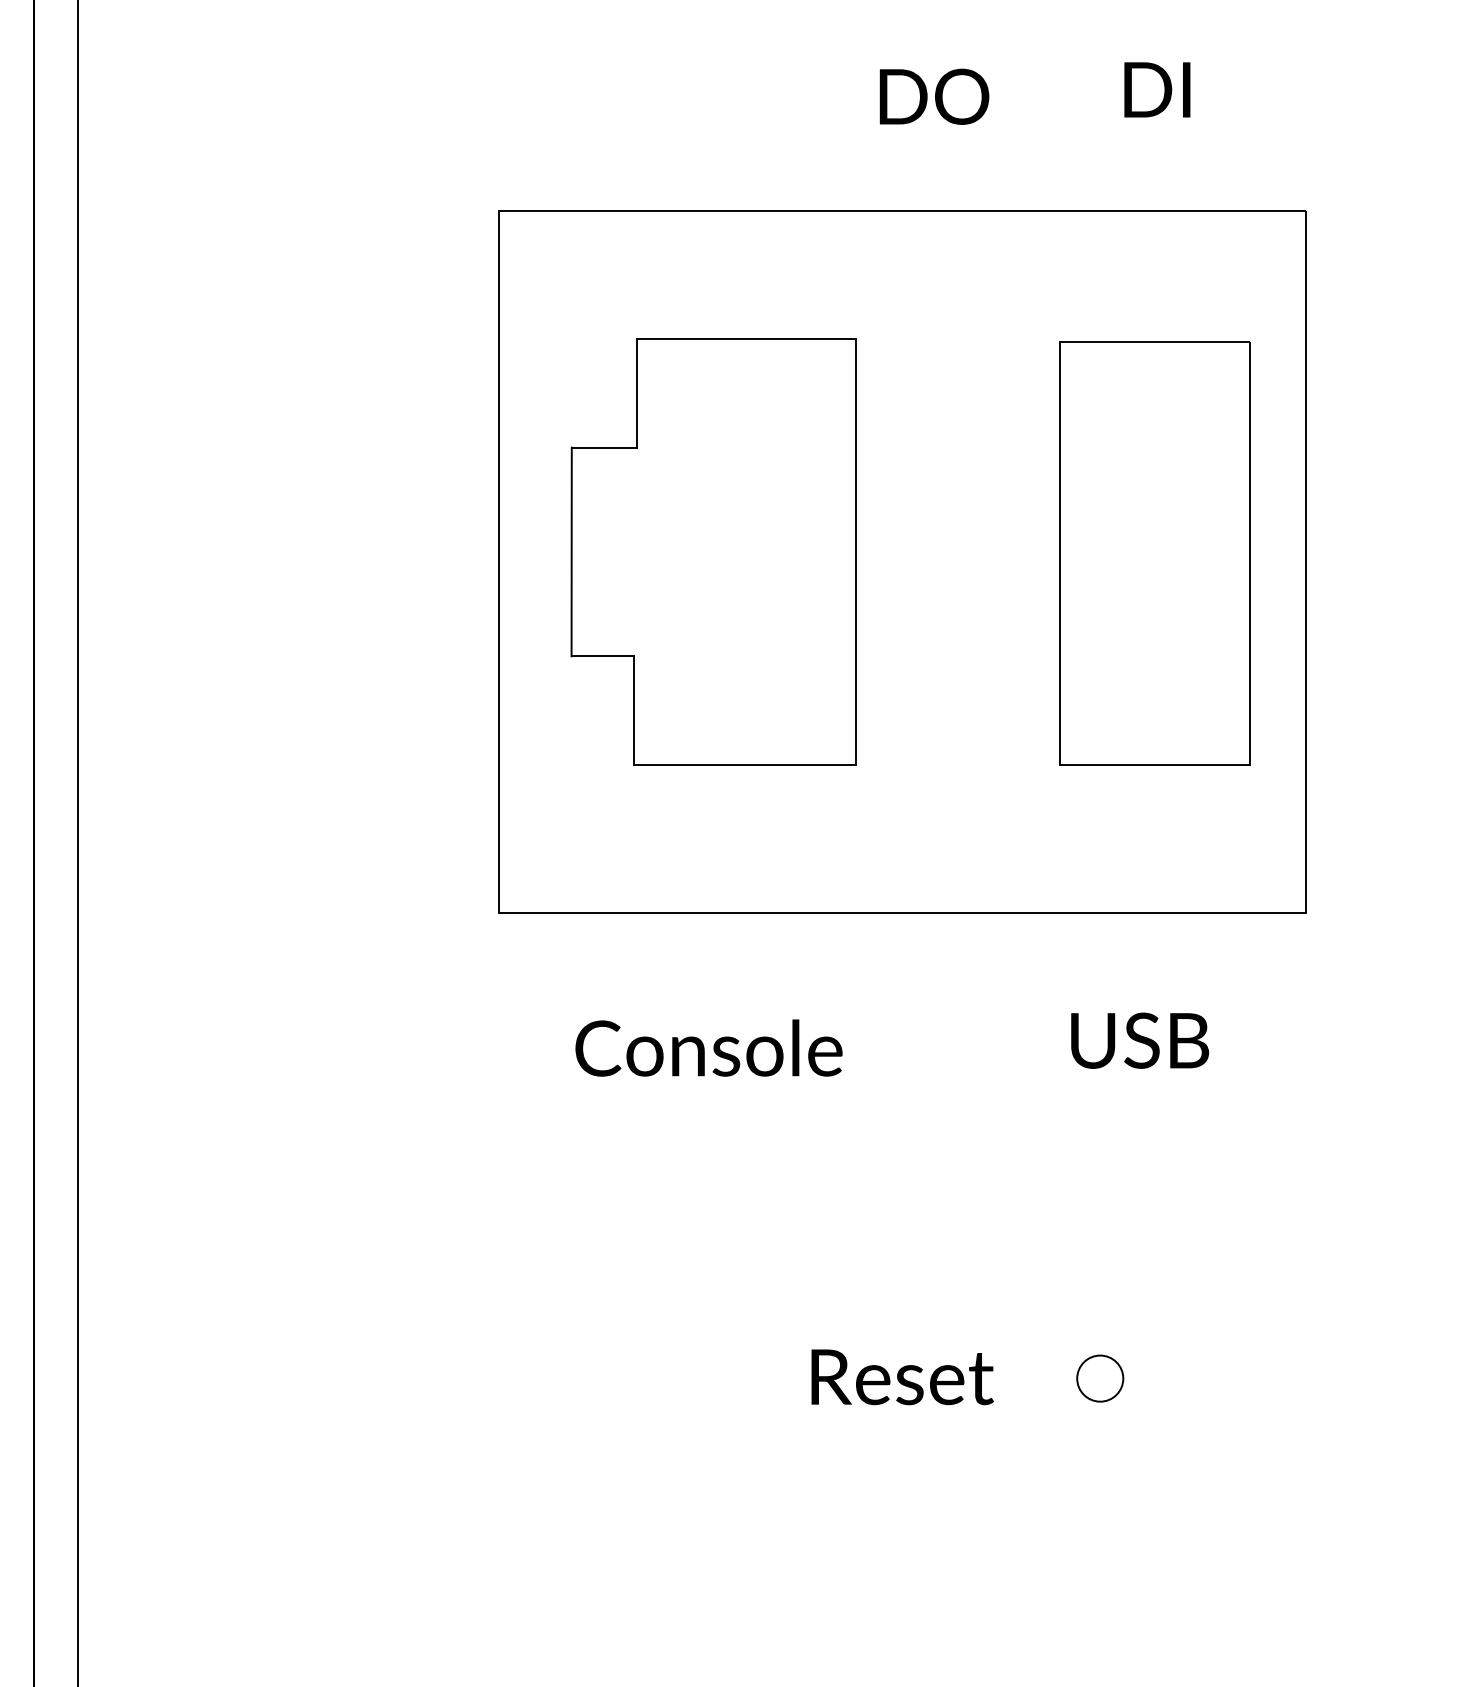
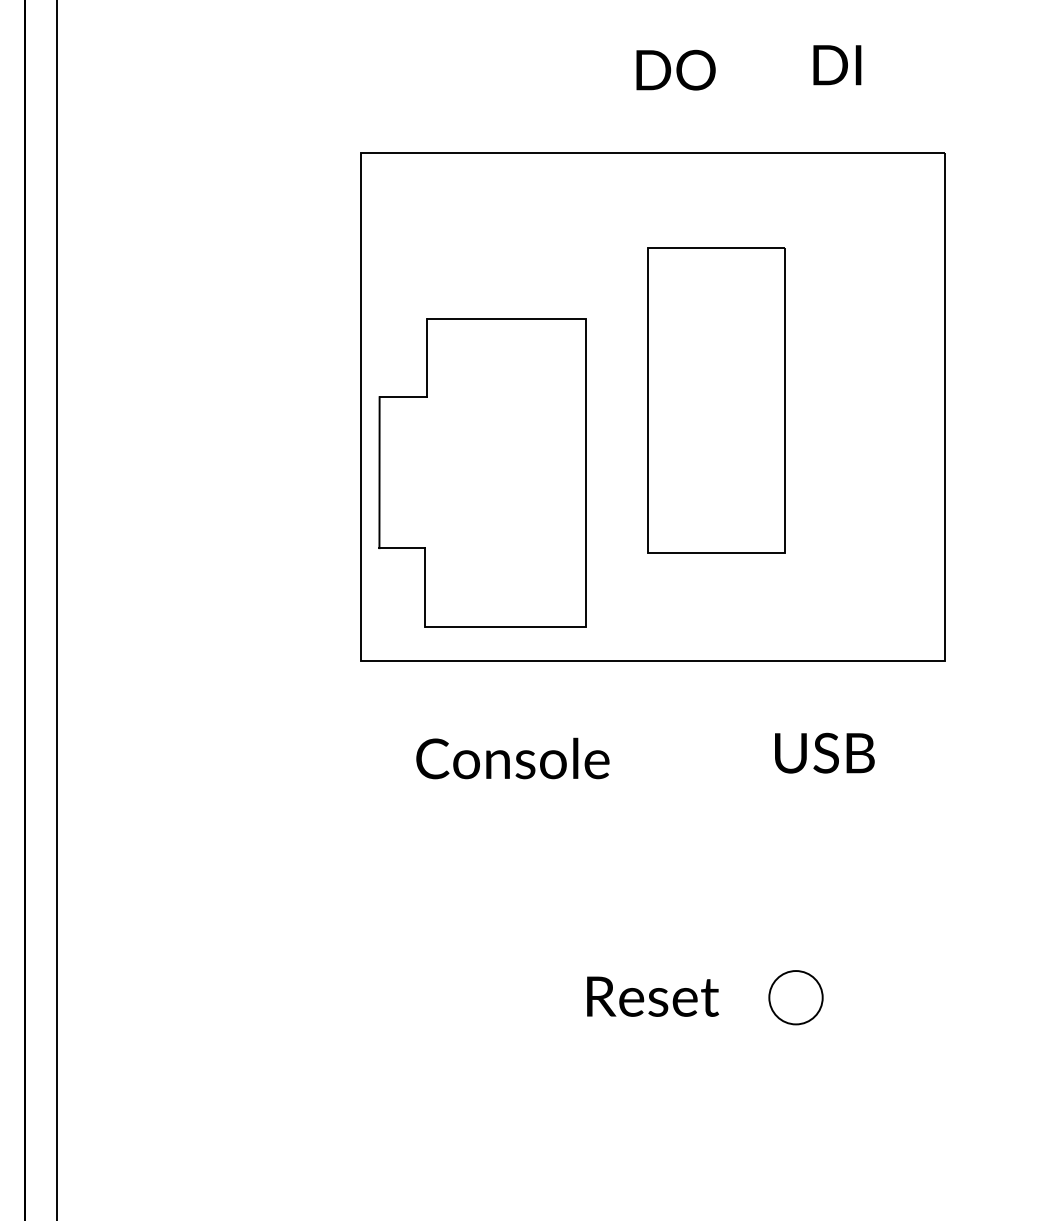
part: (713, 551) -> (482, 472), moved
part: (1154, 553) -> (716, 400), moved
circle: (1100, 1378) -> (796, 997), size x1.6

